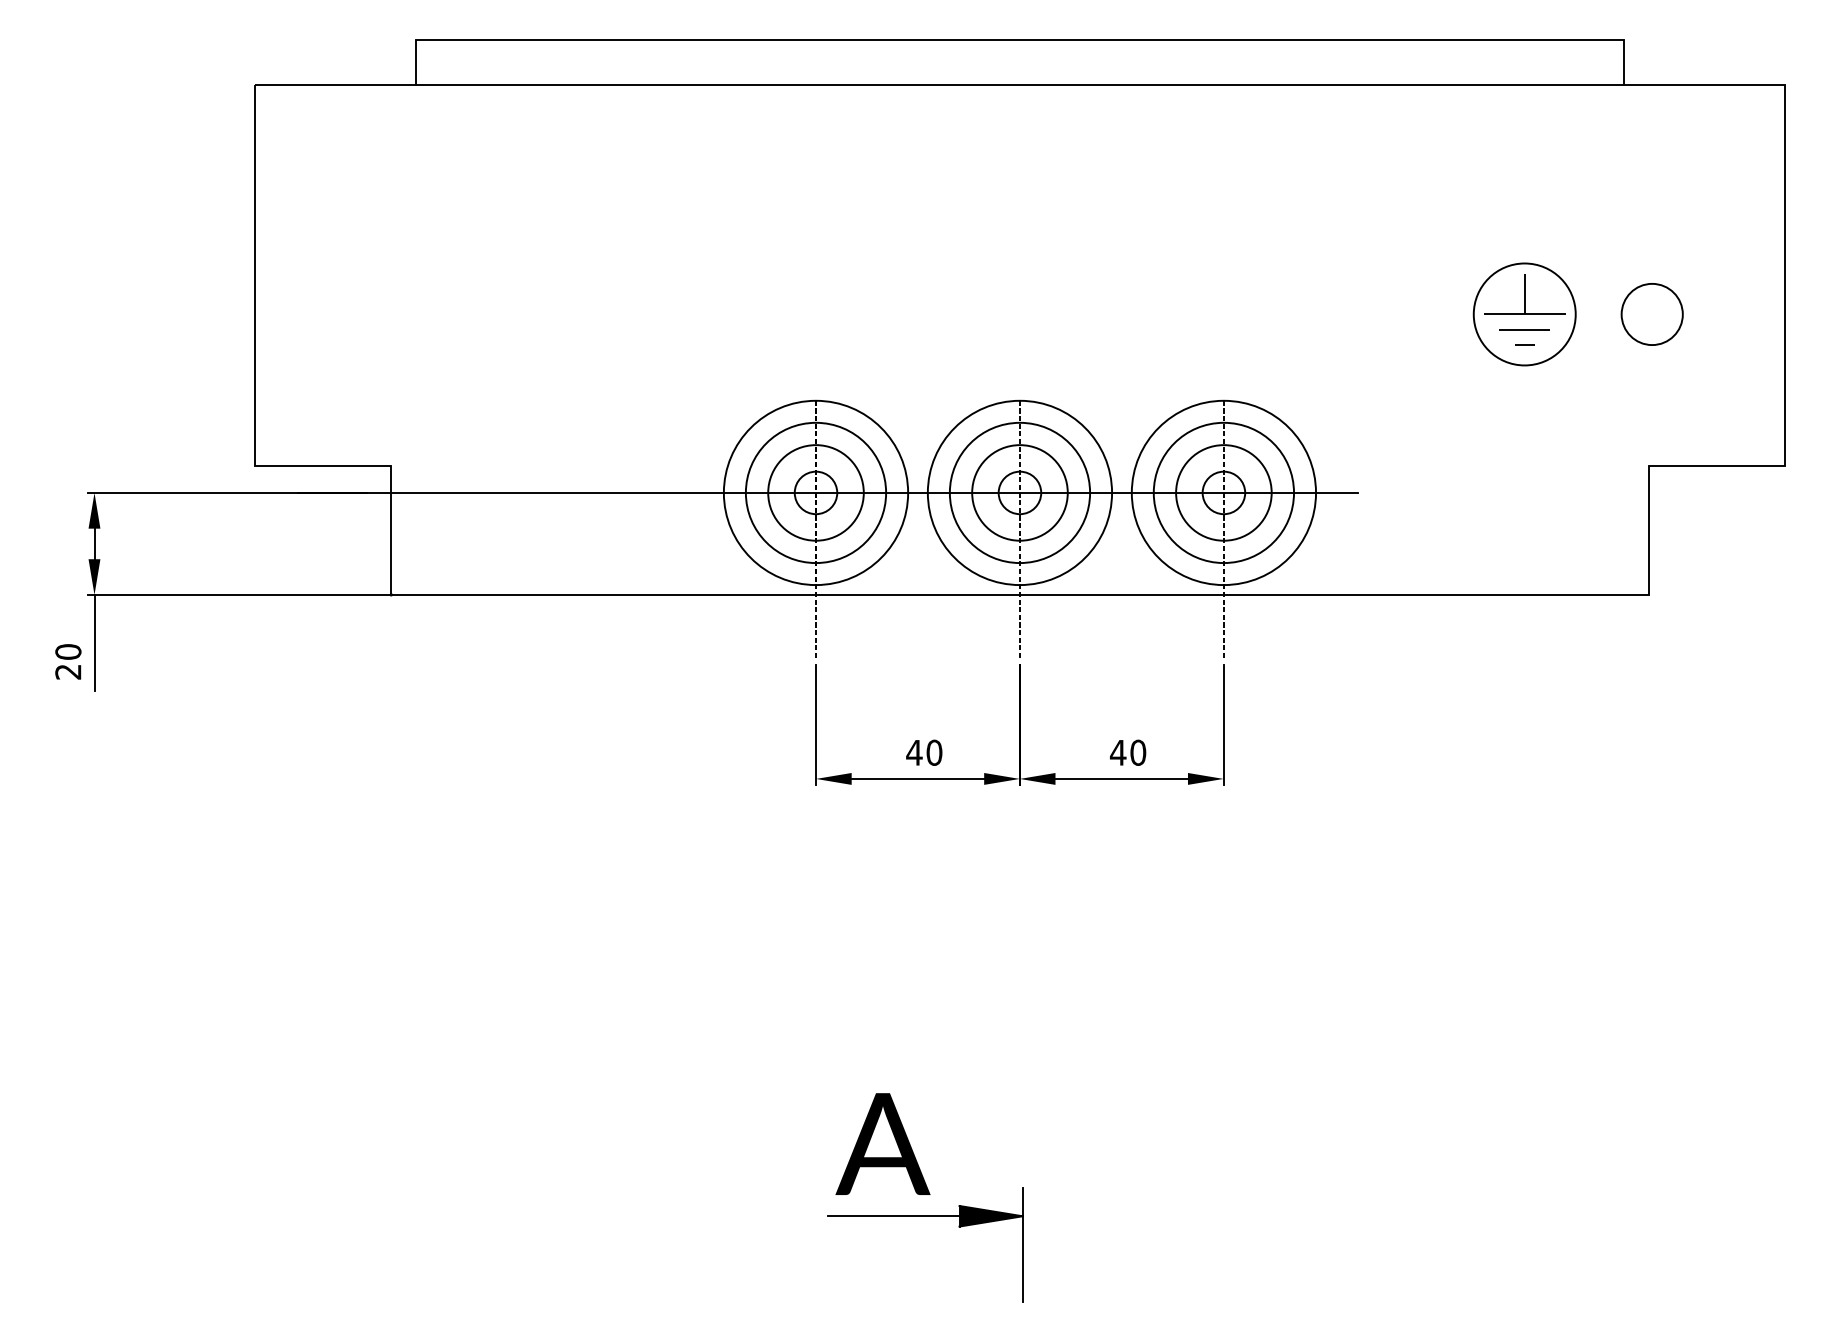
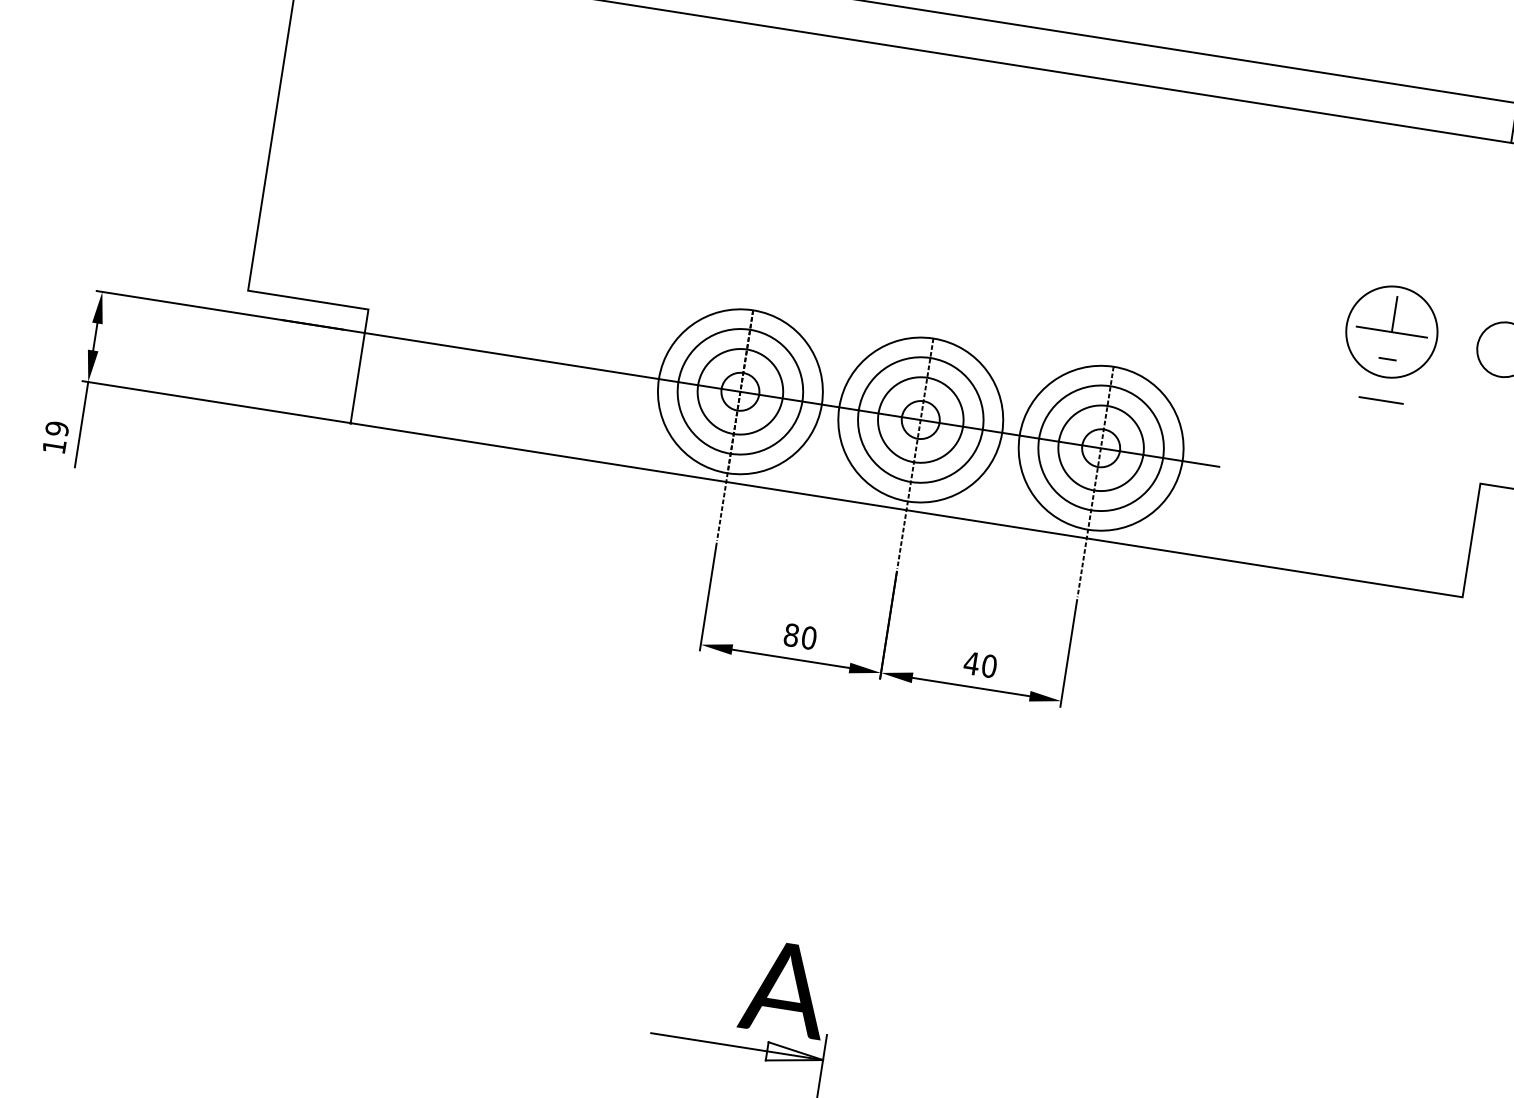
line: (1524, 329) -> (1381, 400), moved
text: (68, 661) -> (56, 437), 20 -> 19
text: (914, 752) -> (791, 634), 40 -> 80
text: (882, 1143) -> (785, 988), moved
fill: (990, 1215) -> (794, 1054), removed

